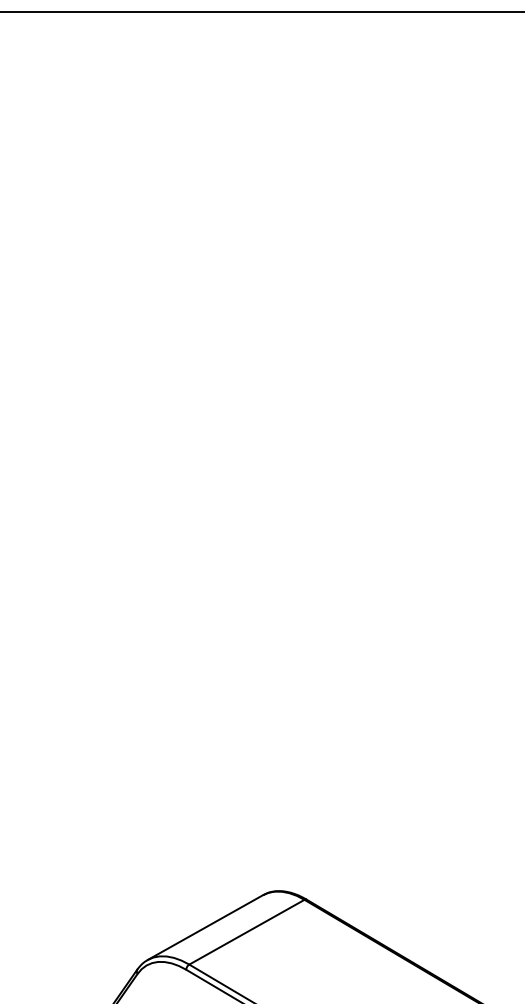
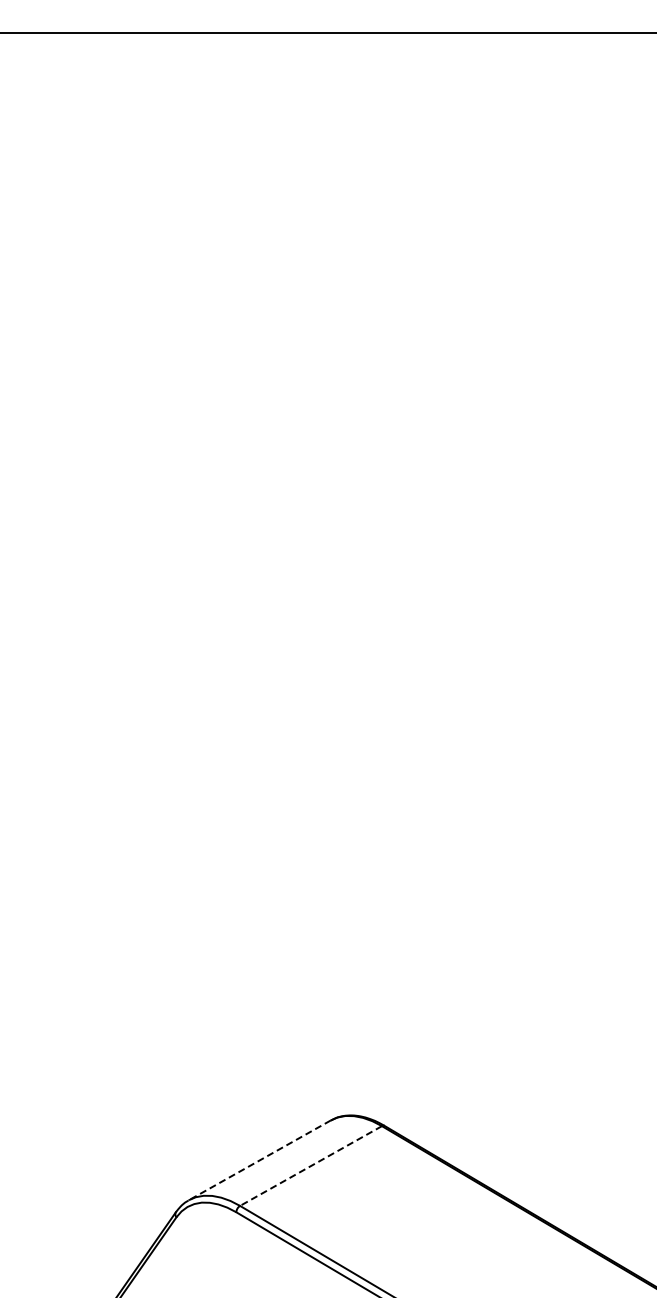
line: (205, 927) -> (259, 1160), solid -> dashed
line: (246, 932) -> (310, 1166), solid -> dashed

